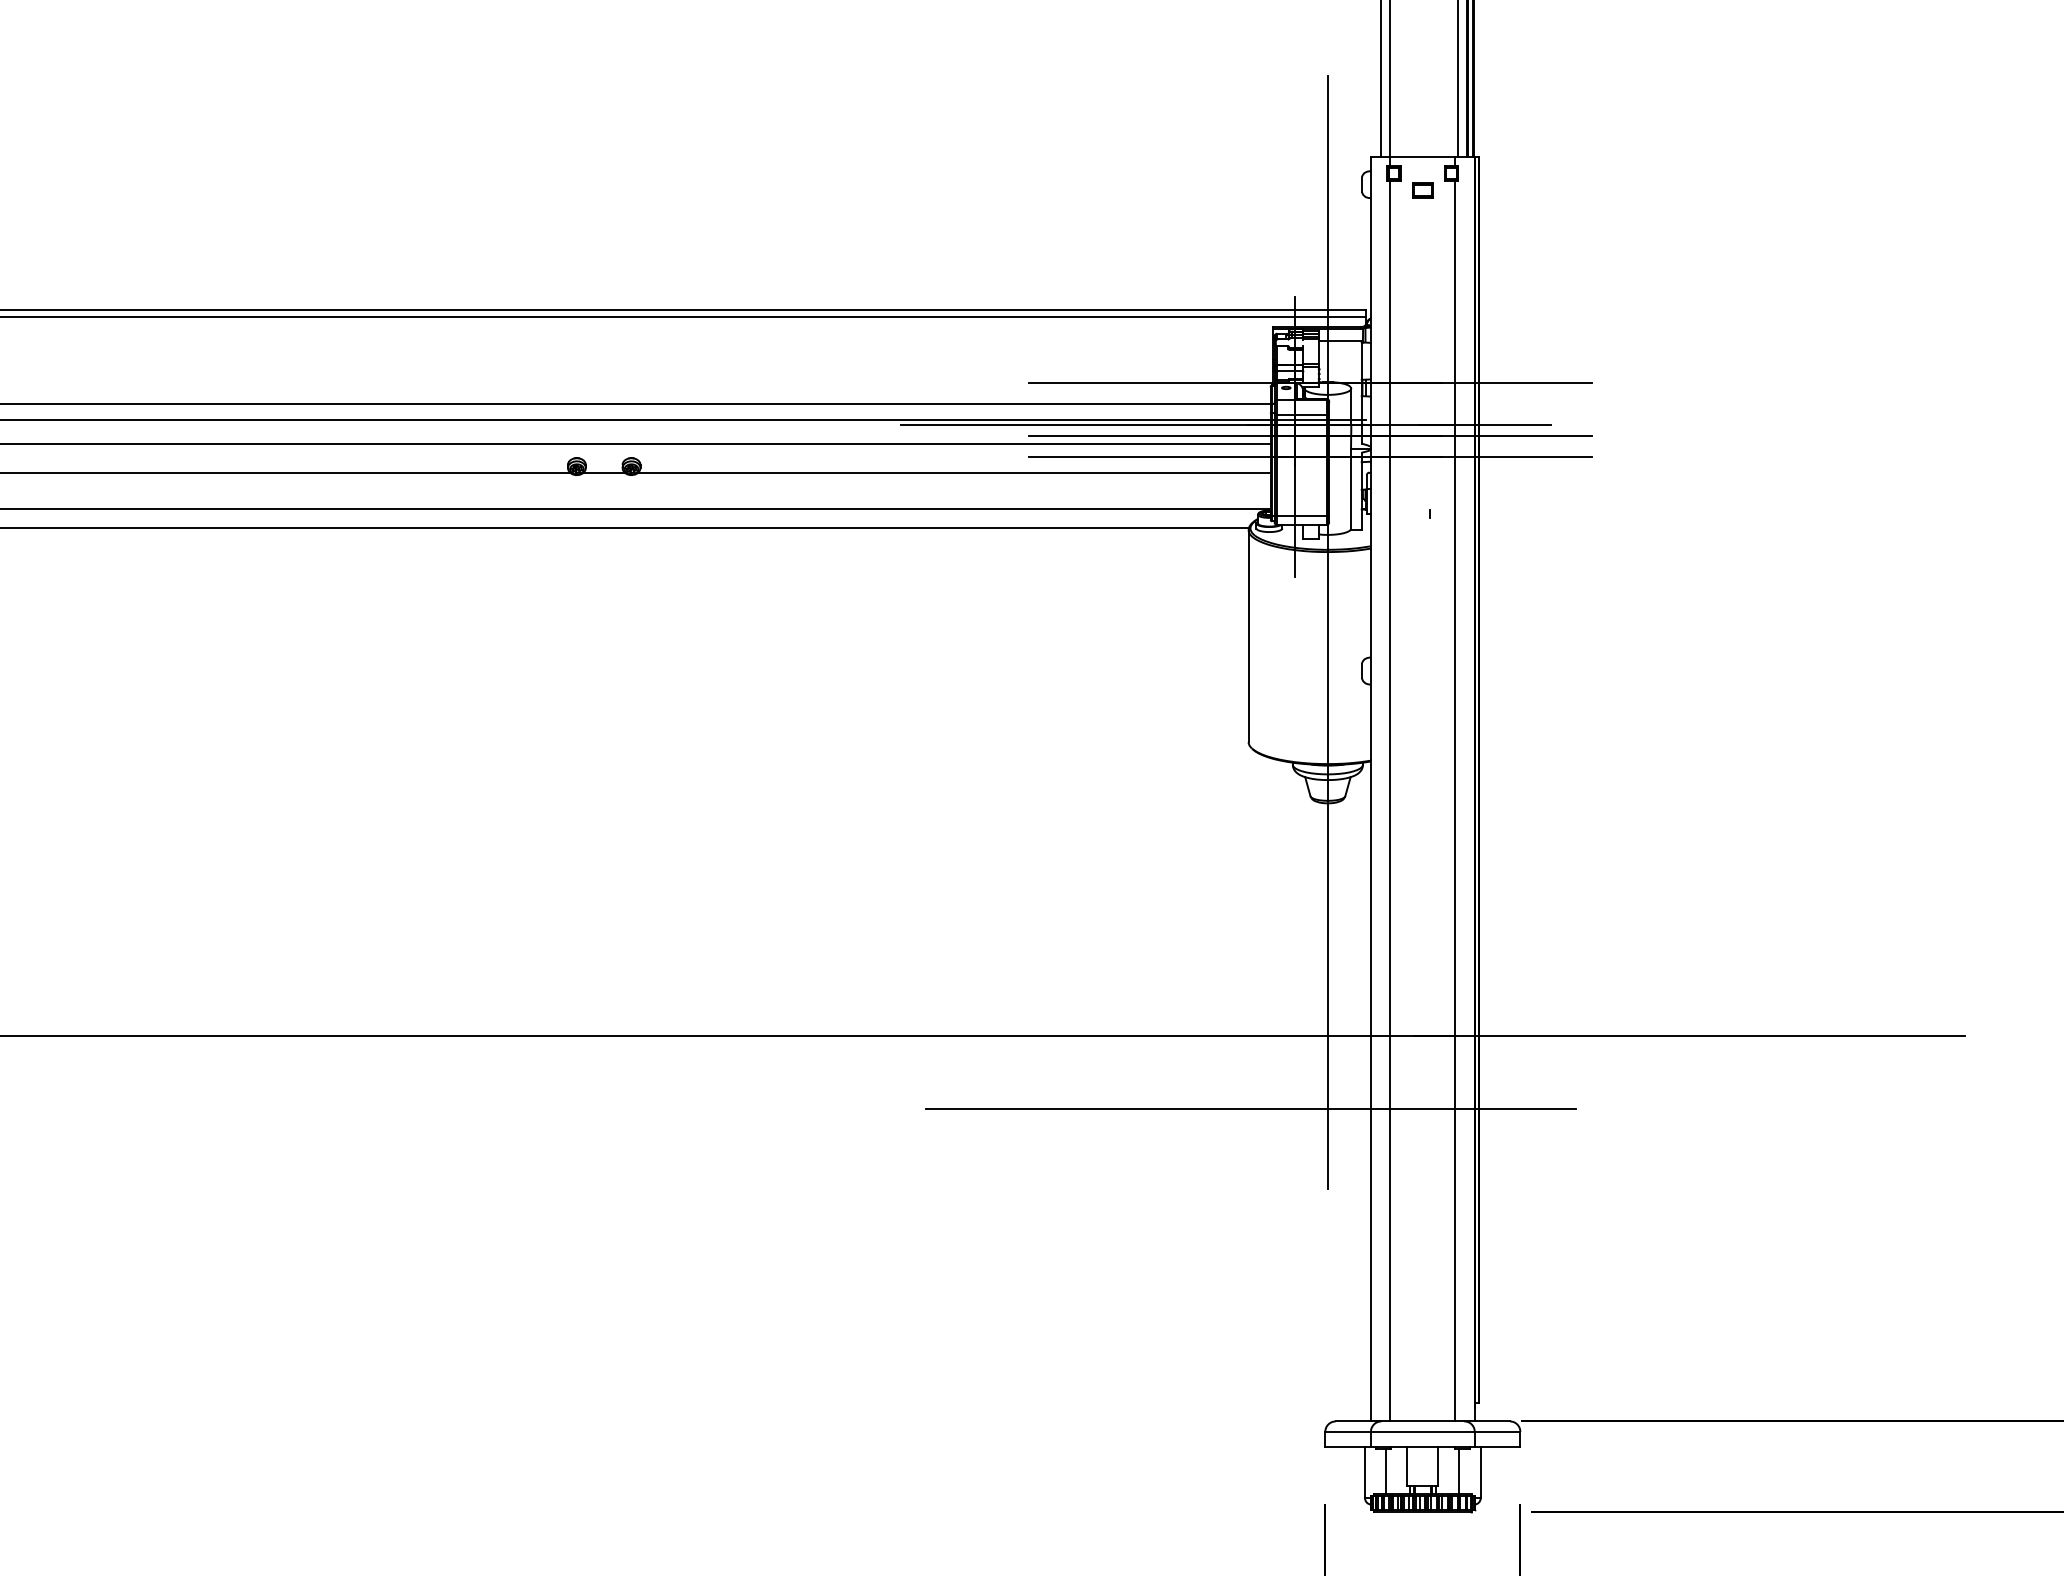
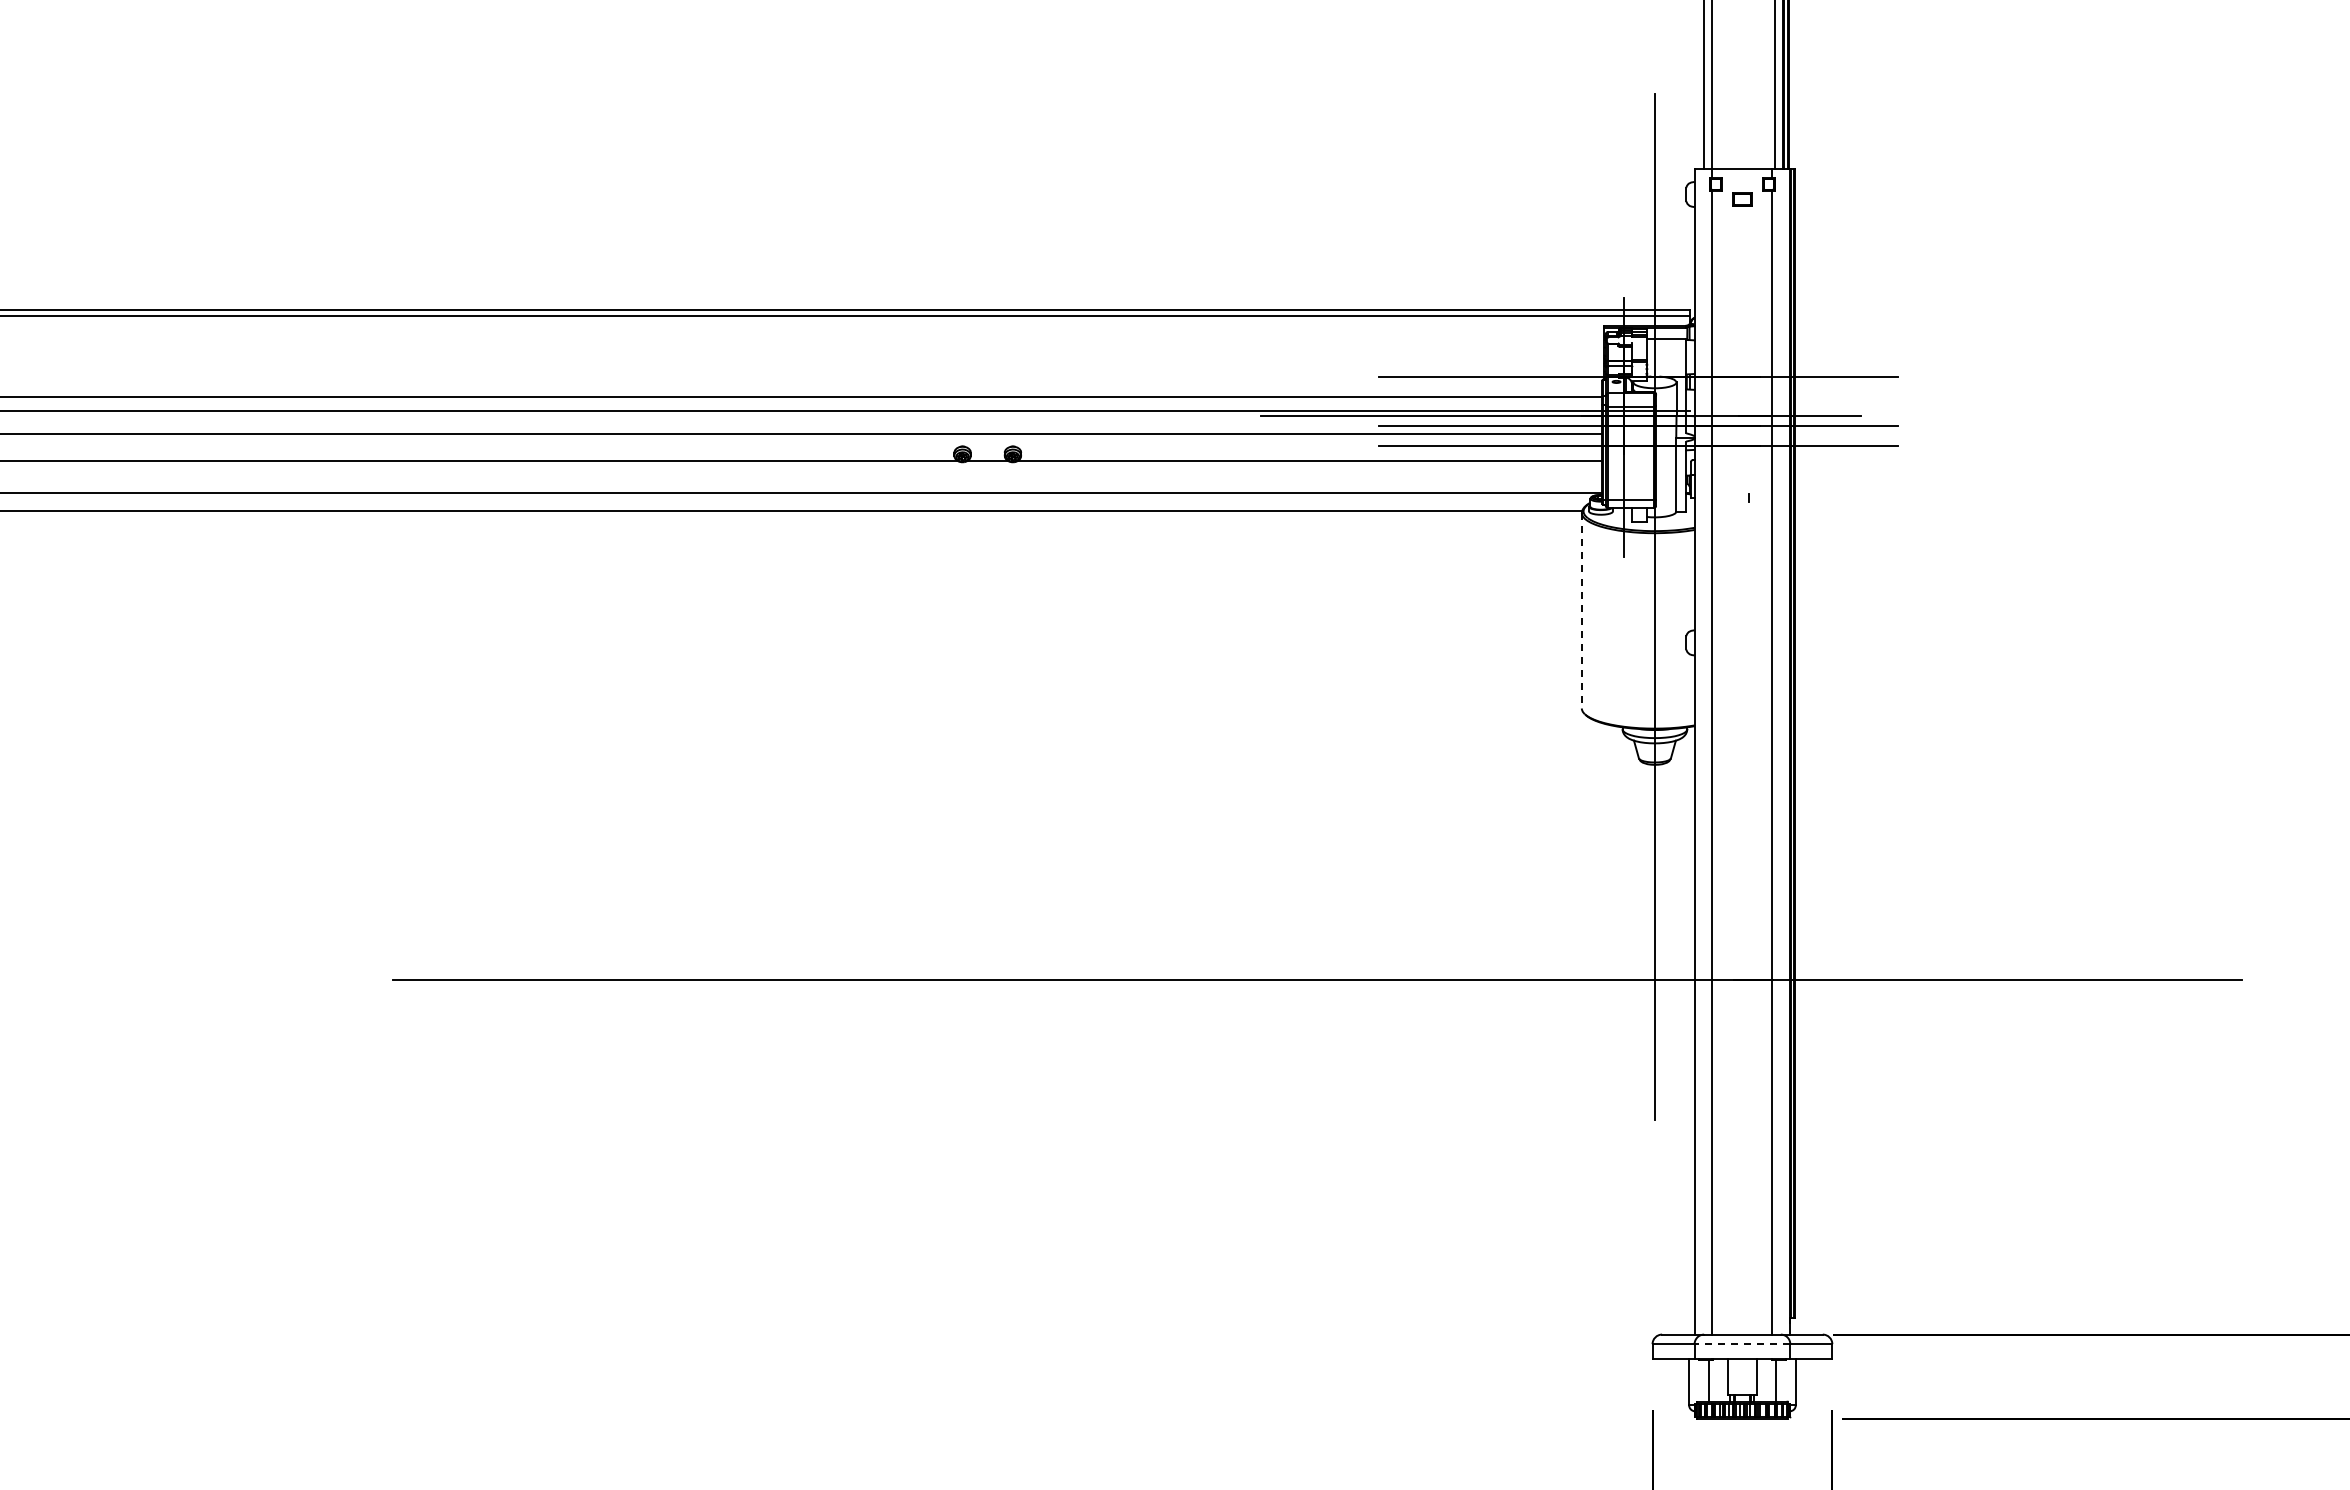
line: (1248, 635) -> (1581, 610), solid -> dashed
line: (1250, 1108) -> (1583, 1046), removed
line: (1422, 1432) -> (1742, 1344), solid -> dashed

